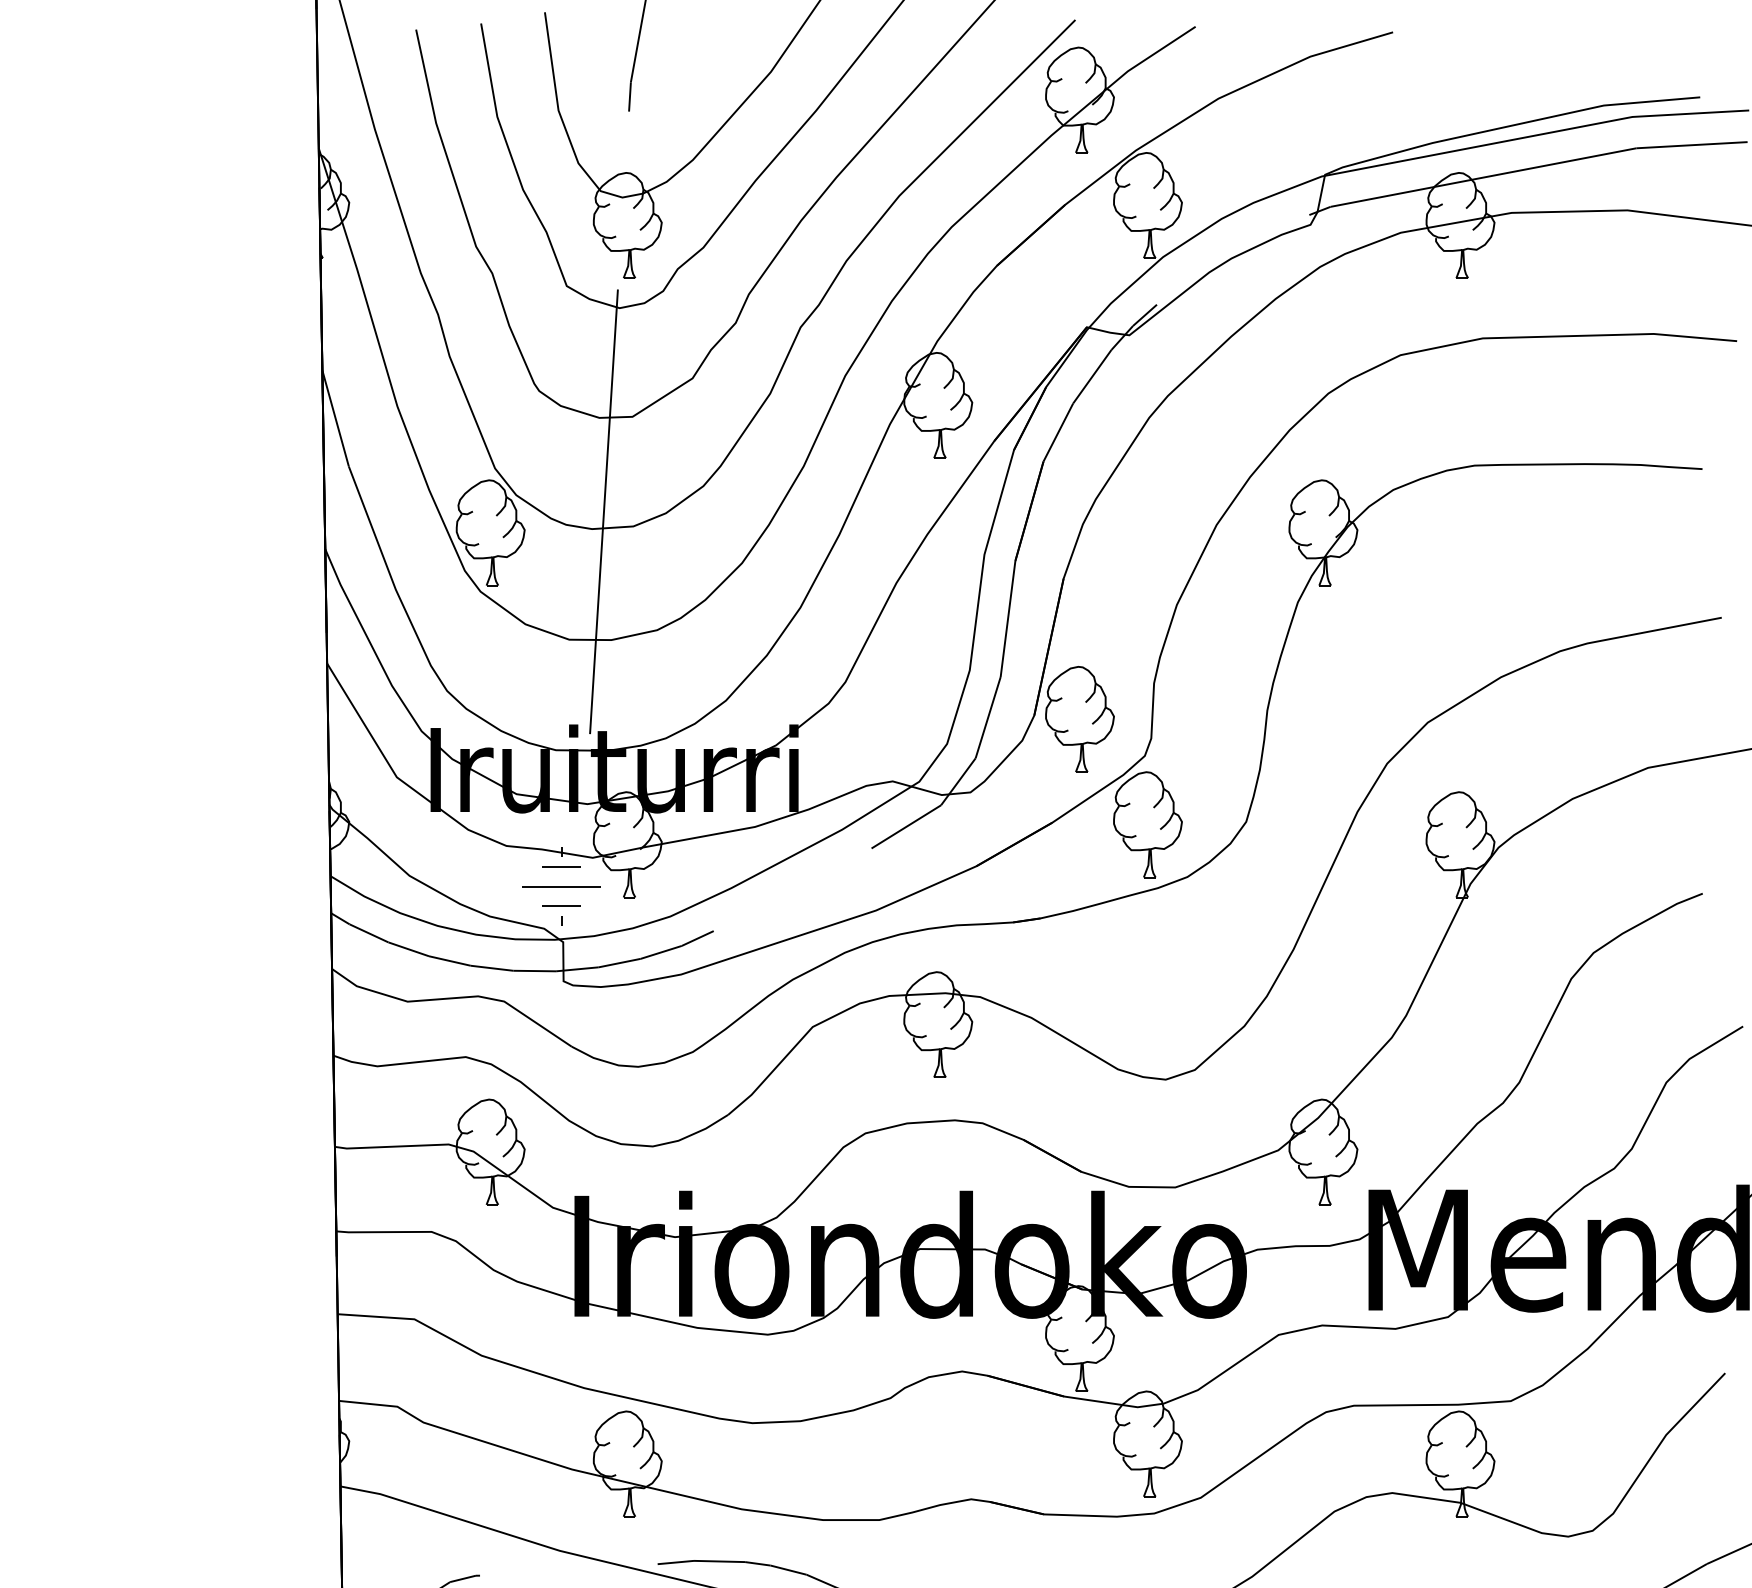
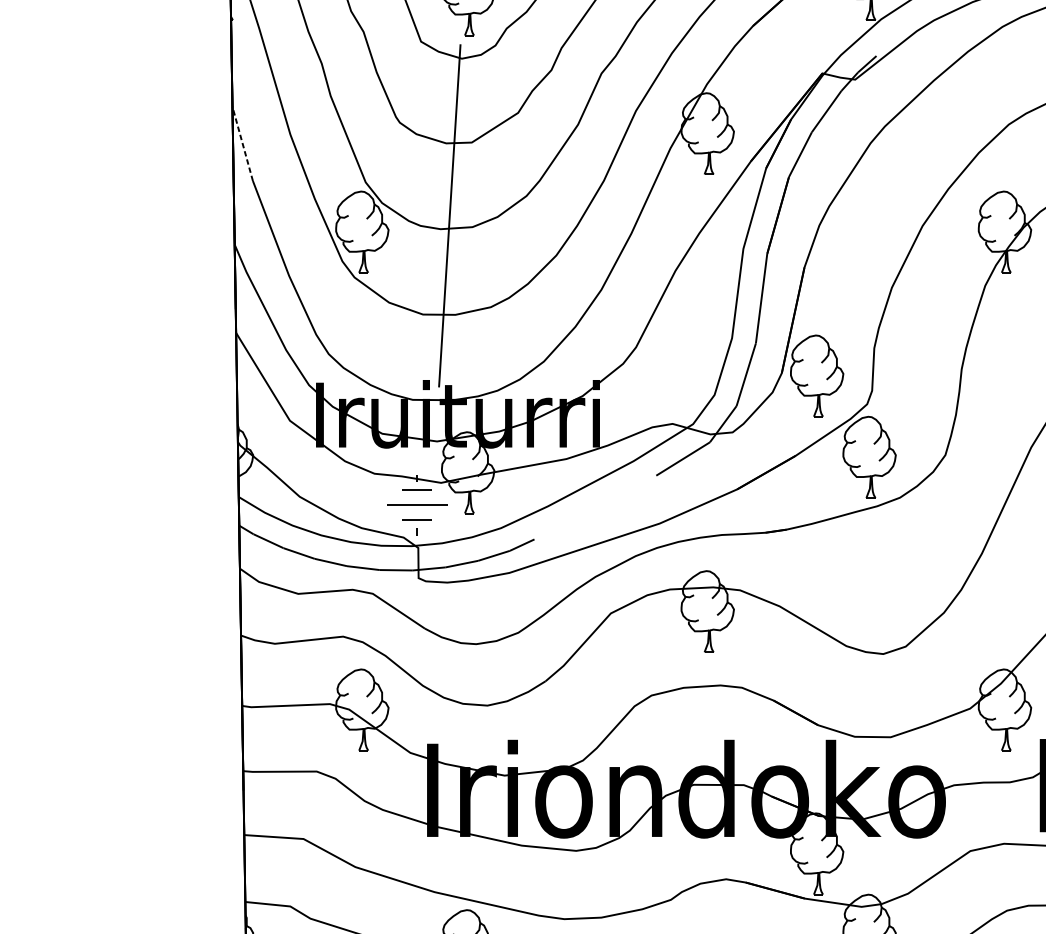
line: (335, 418) -> (242, 143), solid -> dashed

